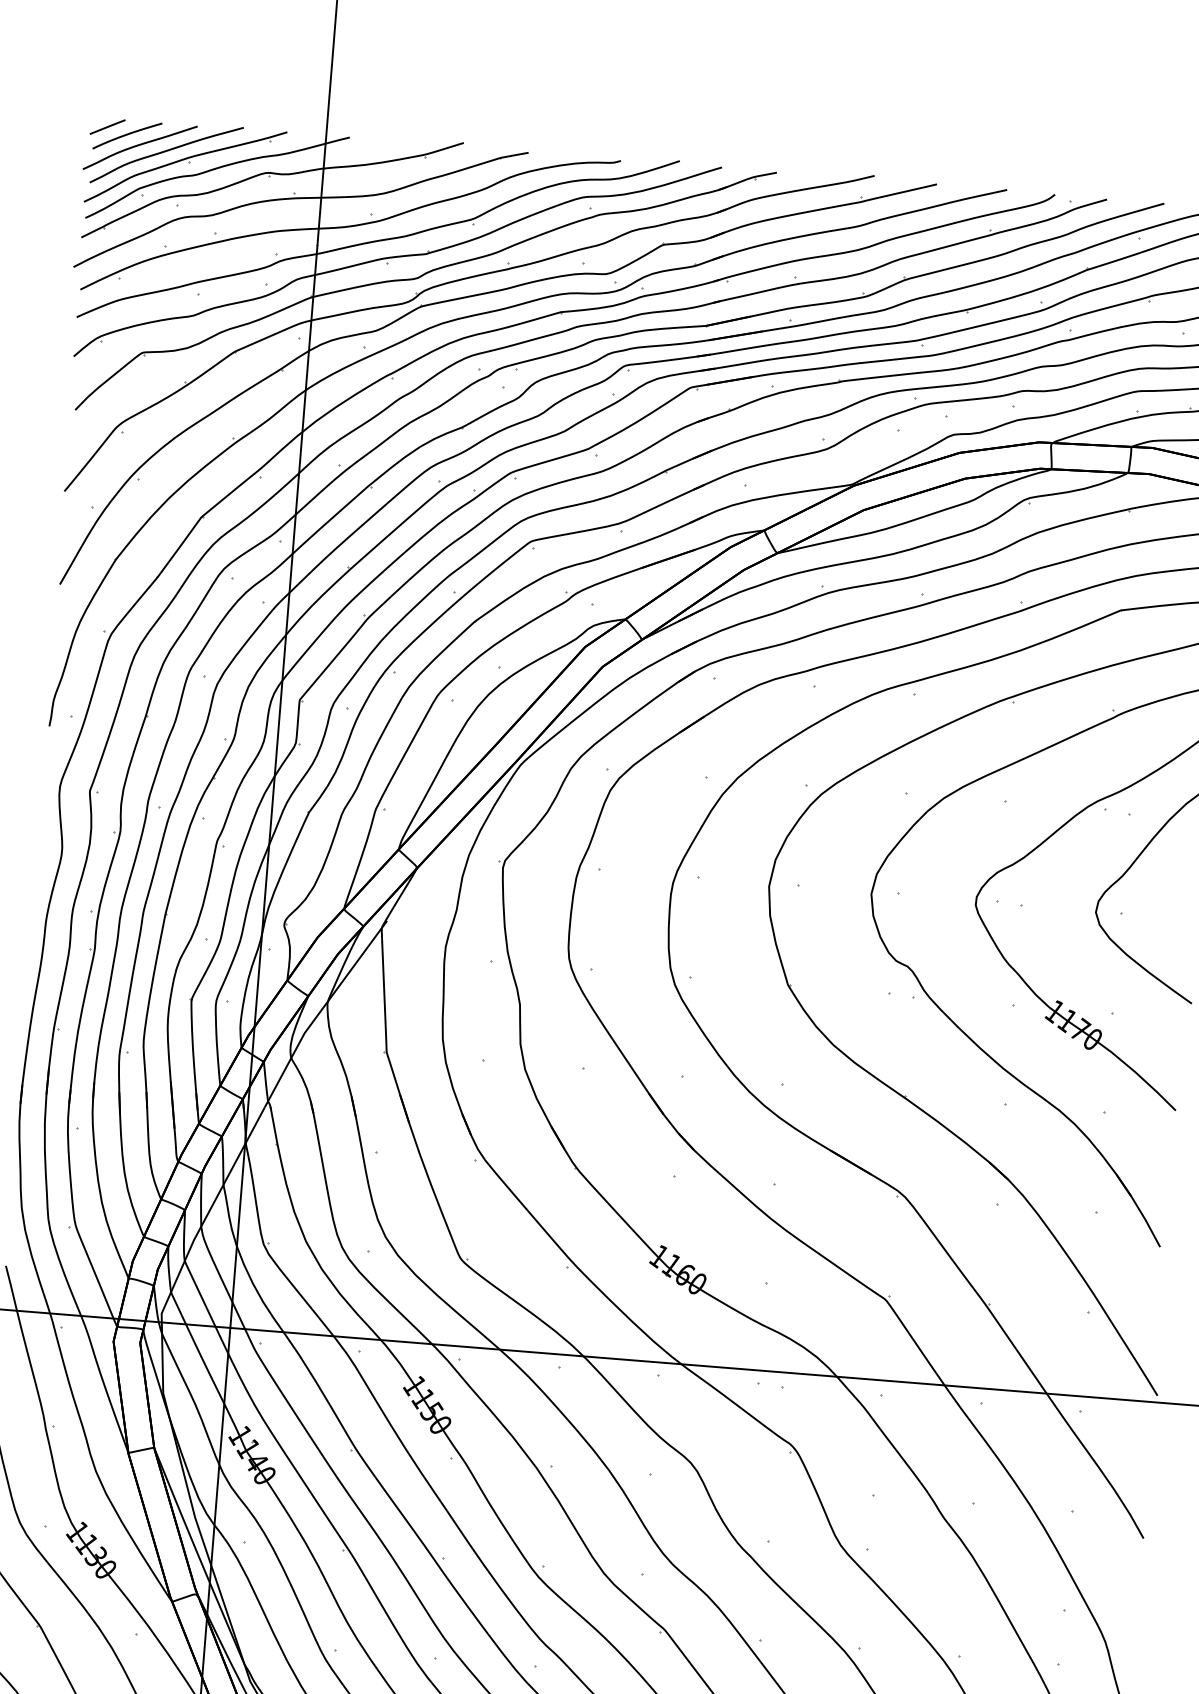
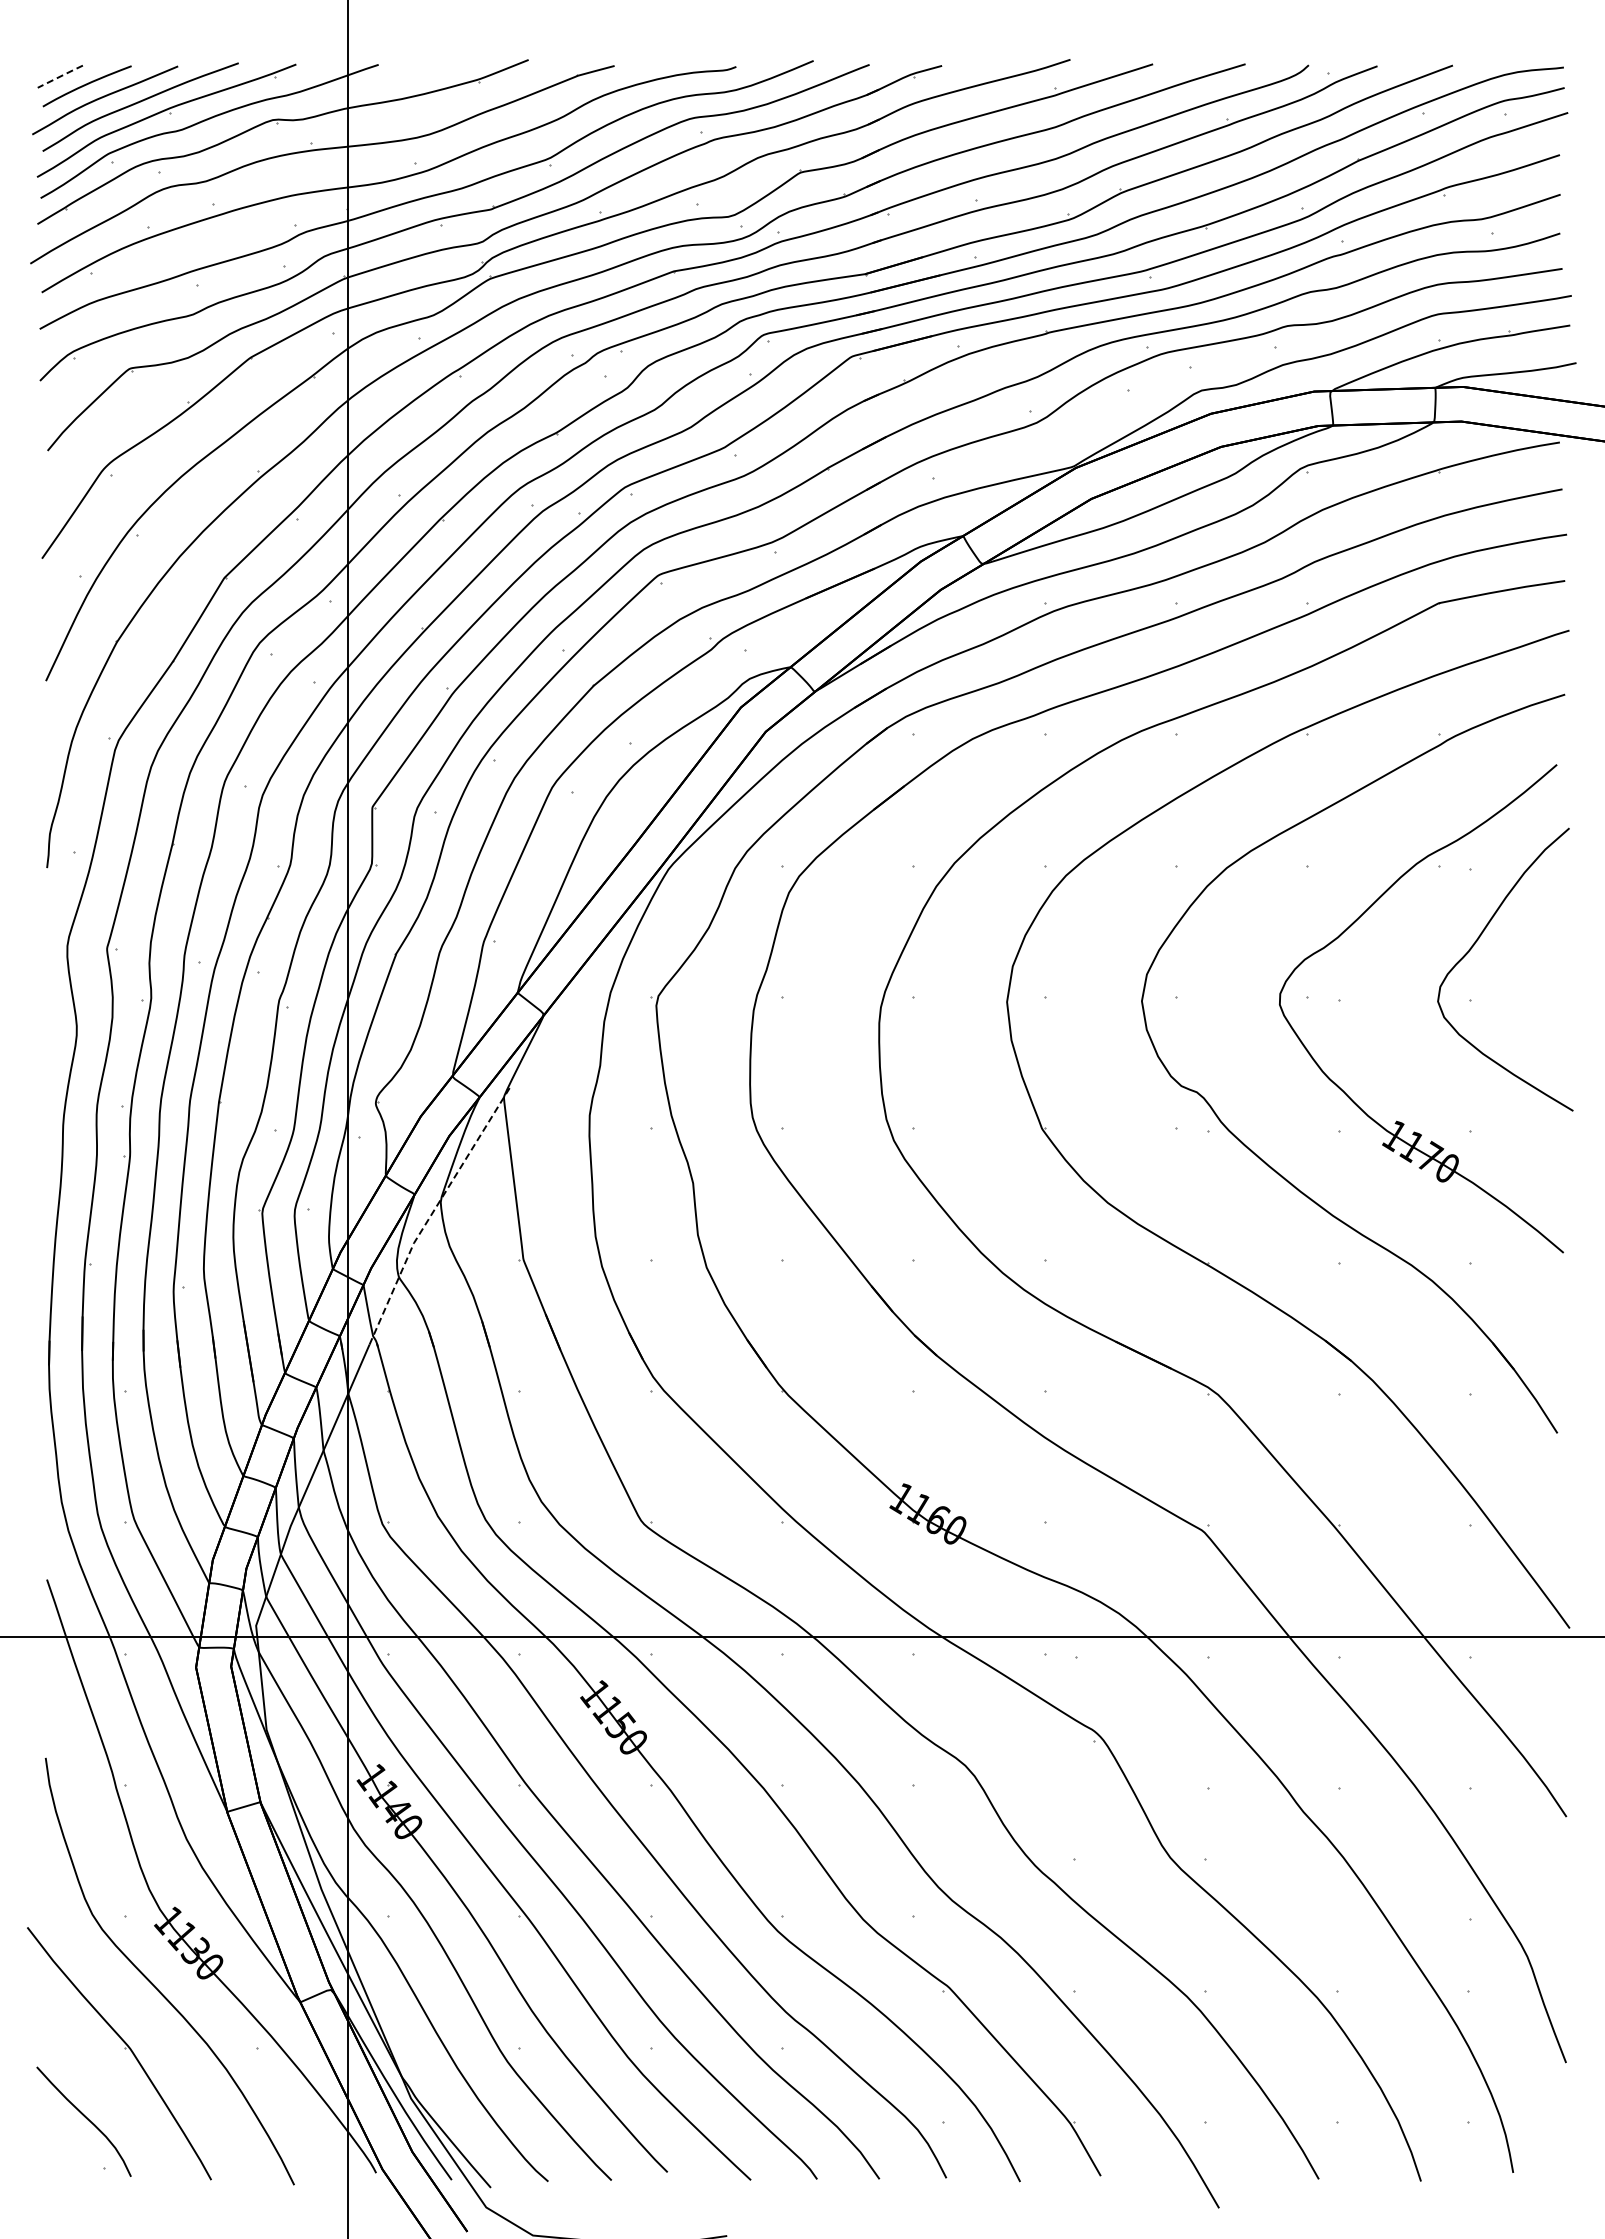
line: (108, 127) -> (61, 76), solid -> dashed
line: (320, 1011) -> (432, 1212), solid -> dashed

